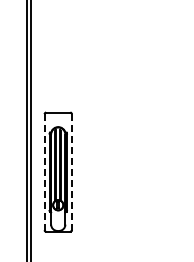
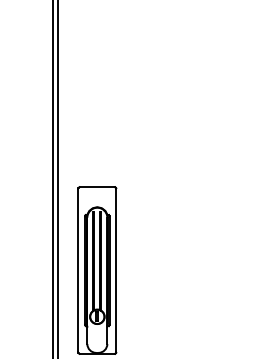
line: (44, 172) -> (78, 270), dashed -> solid
line: (71, 172) -> (115, 270), dashed -> solid

